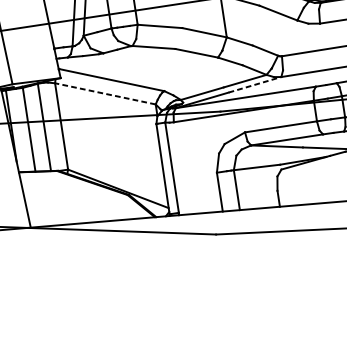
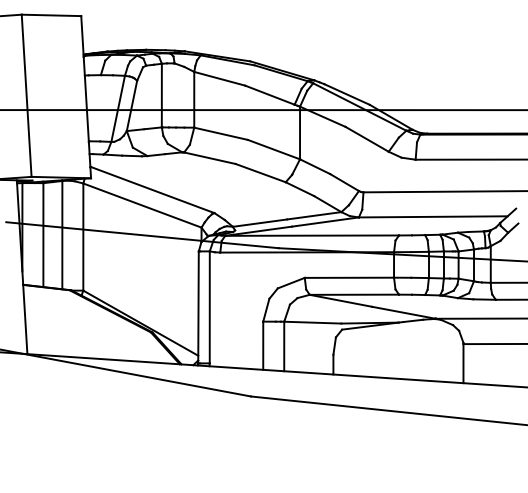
line: (255, 85) -> (325, 222), dashed -> solid
line: (104, 93) -> (141, 205), dashed -> solid

